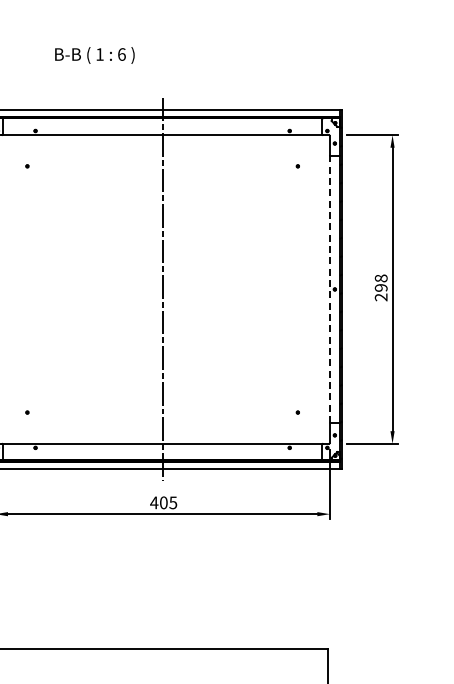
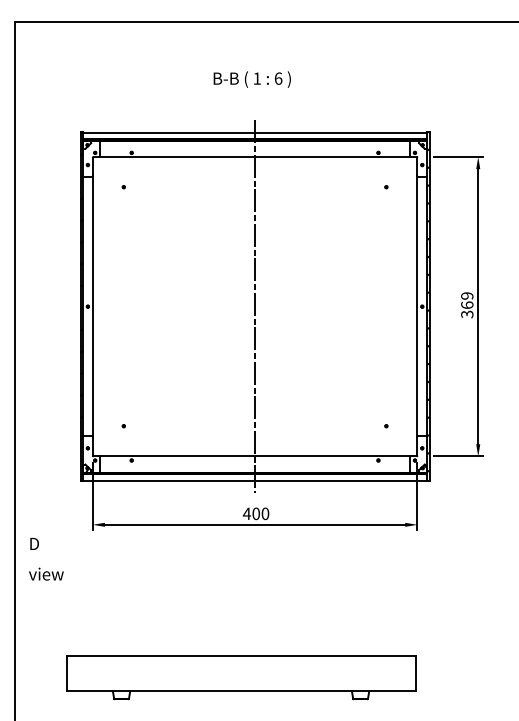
text: (94, 55) -> (251, 79), moved
text: (381, 288) -> (467, 305), 298 -> 369
line: (329, 290) -> (417, 307), dashed -> solid
text: (173, 502) -> (265, 513), 405 -> 400

